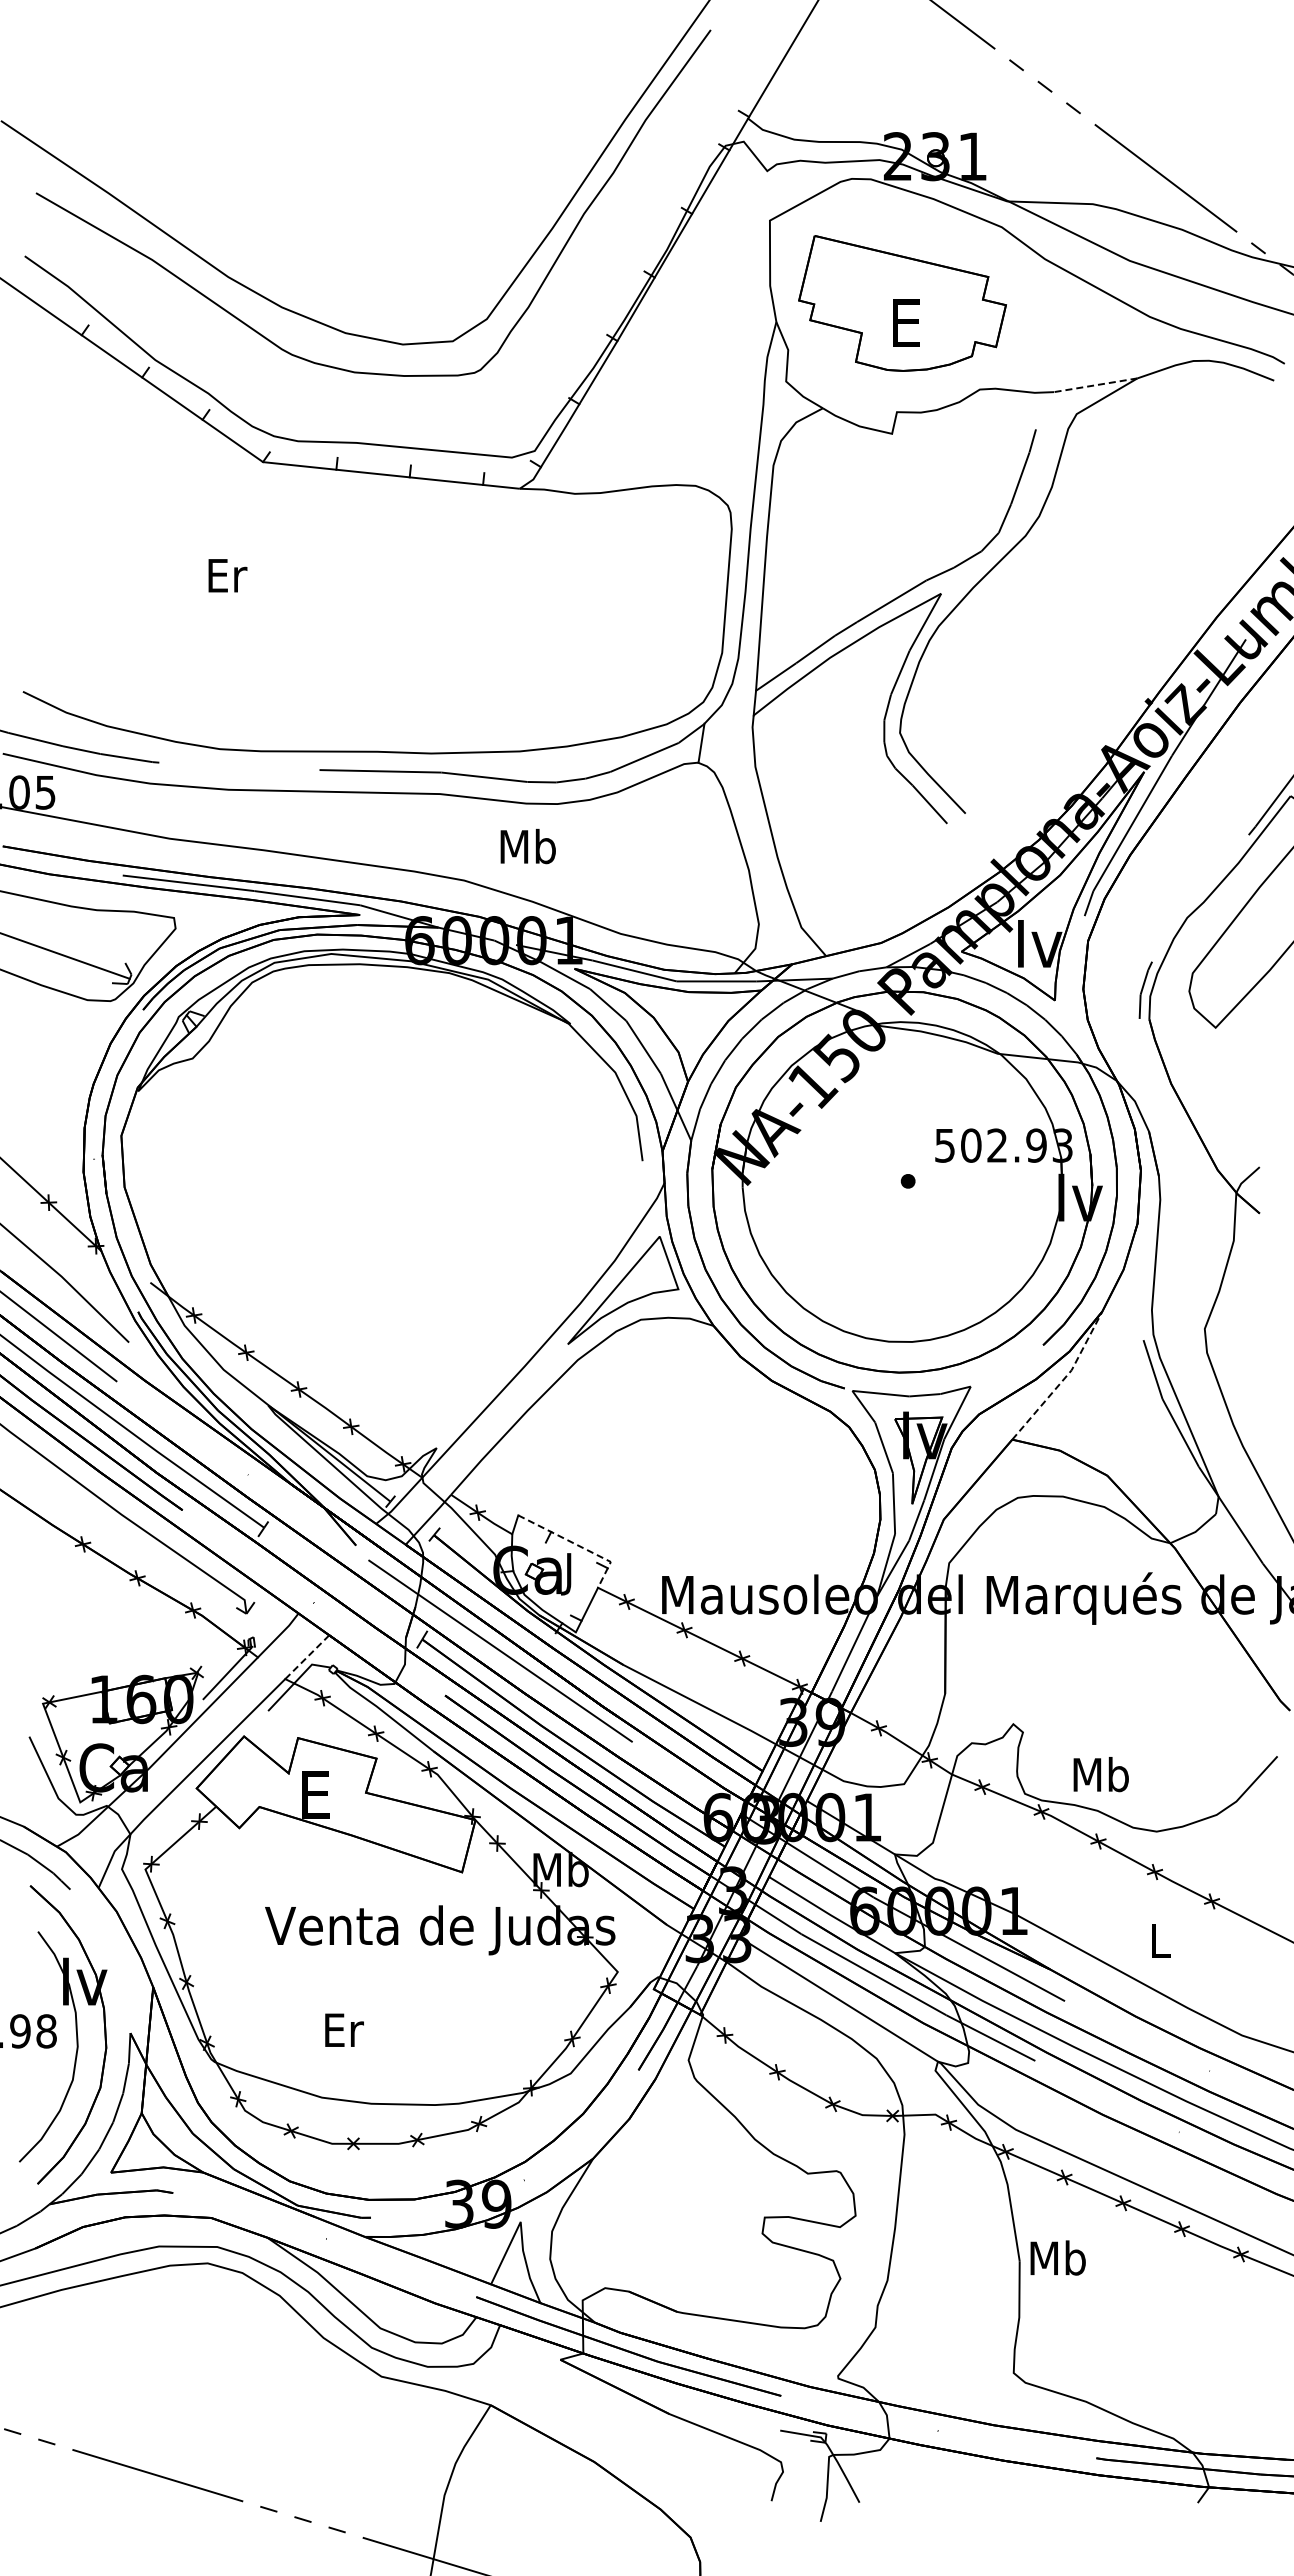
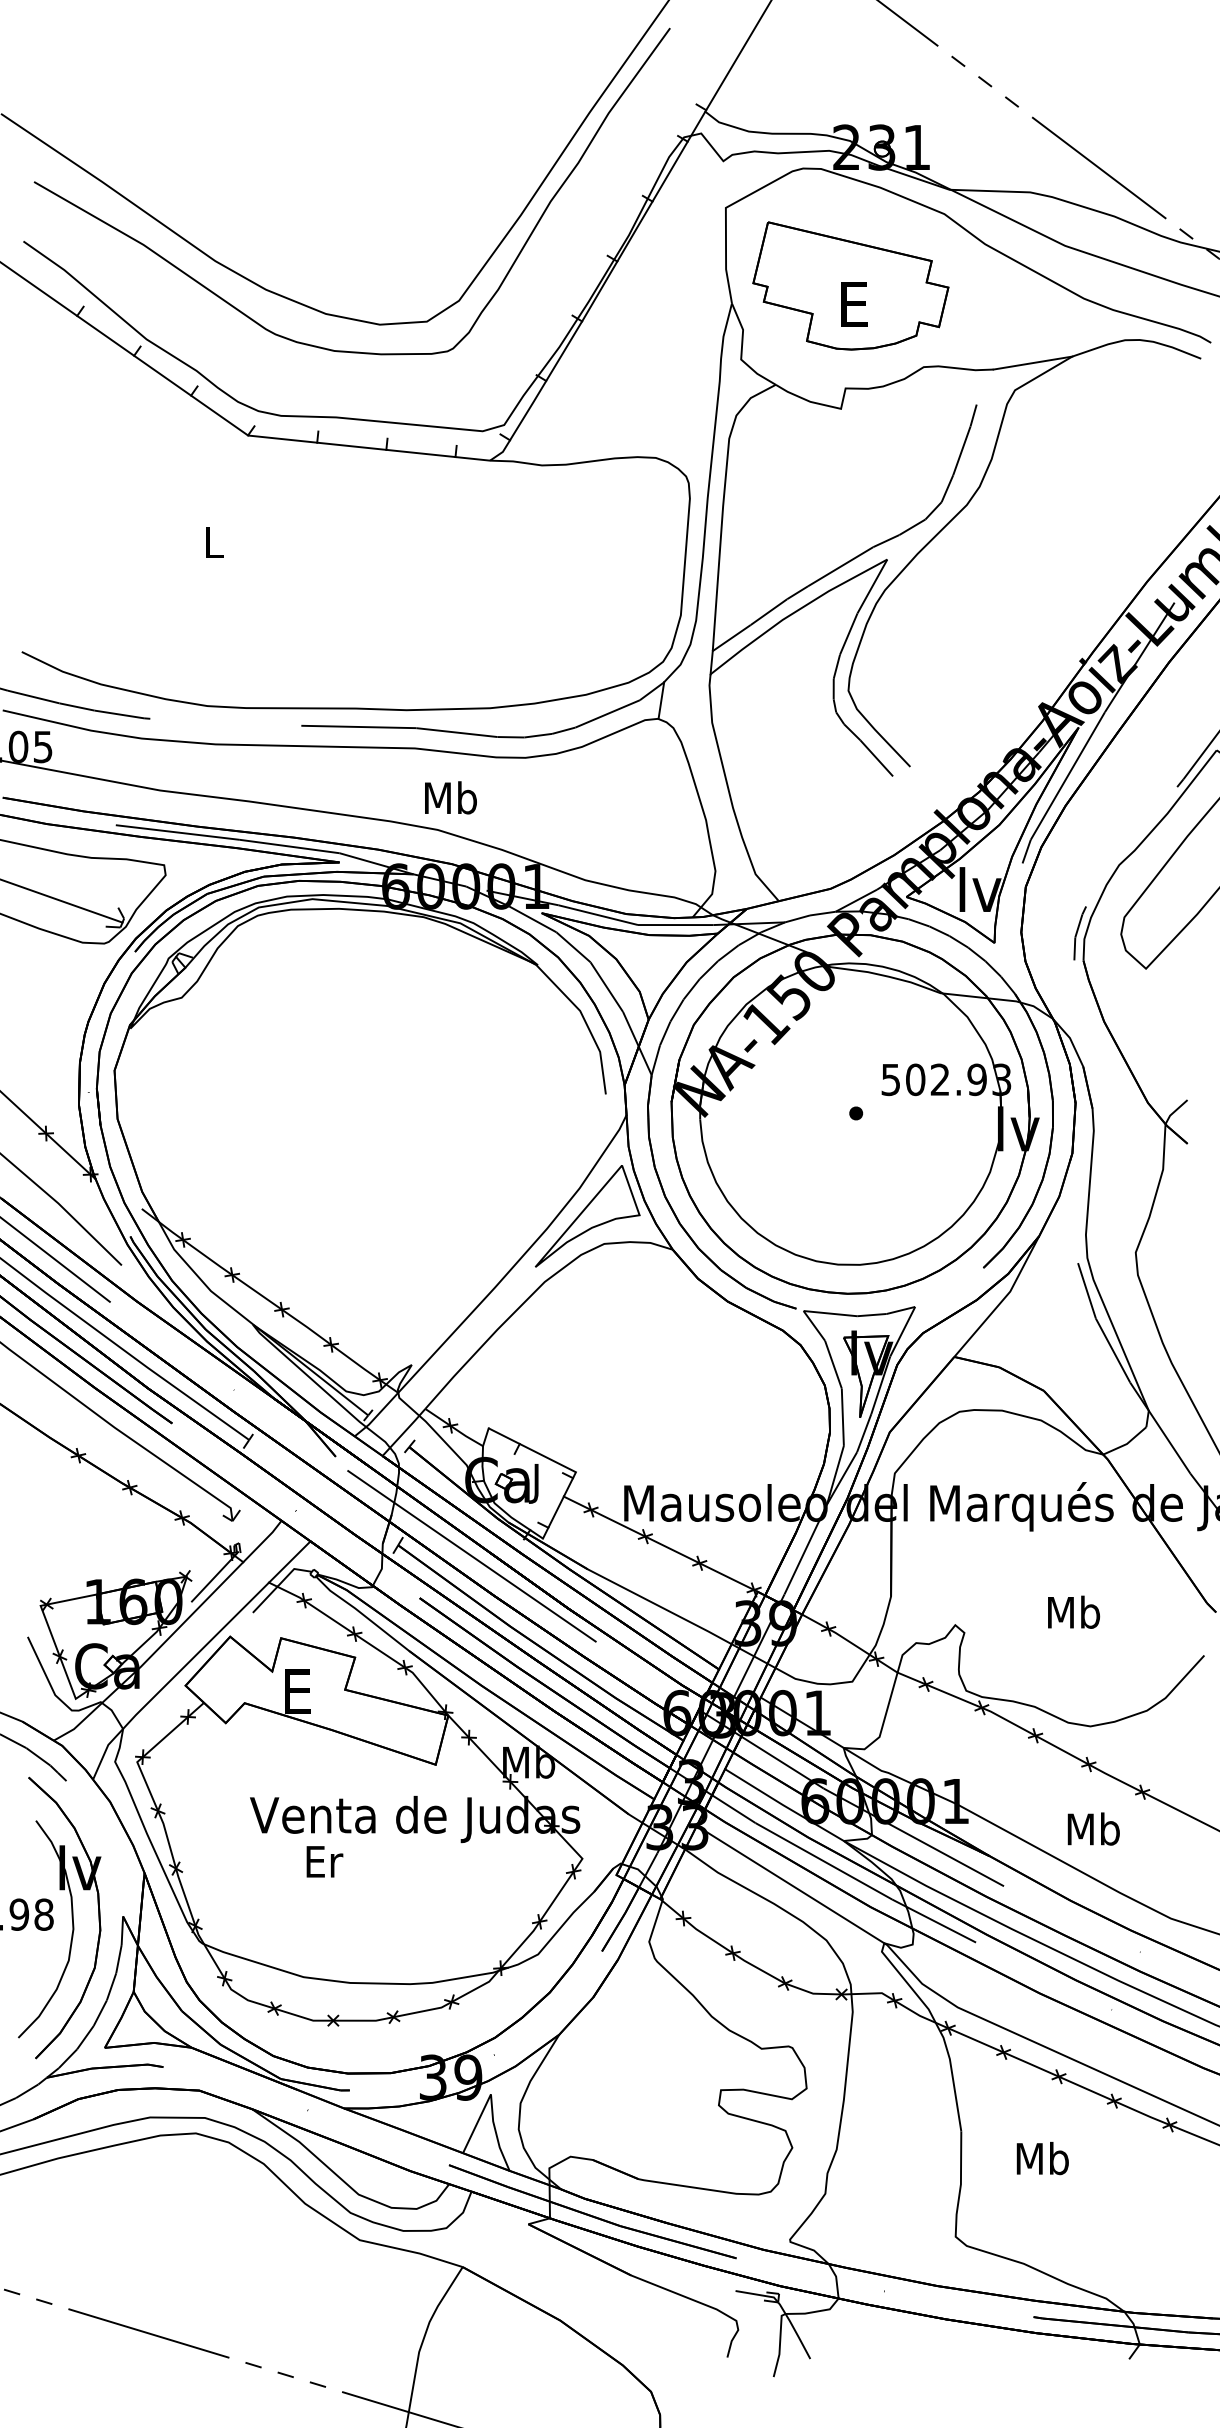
line: (1095, 385) -> (1032, 363), dashed -> solid
text: (227, 575) -> (214, 542), Er -> L
text: (527, 846) -> (450, 797), moved
line: (1063, 1379) -> (1002, 1300), dashed -> solid
line: (577, 1545) -> (544, 1456), dashed -> solid
line: (306, 1657) -> (289, 1562), dashed -> solid
text: (1100, 1774) -> (1073, 1612), moved
text: (1159, 1940) -> (1093, 1829), L -> Mb
text: (344, 2029) -> (324, 1861), moved
text: (1057, 2257) -> (1042, 2158), moved

